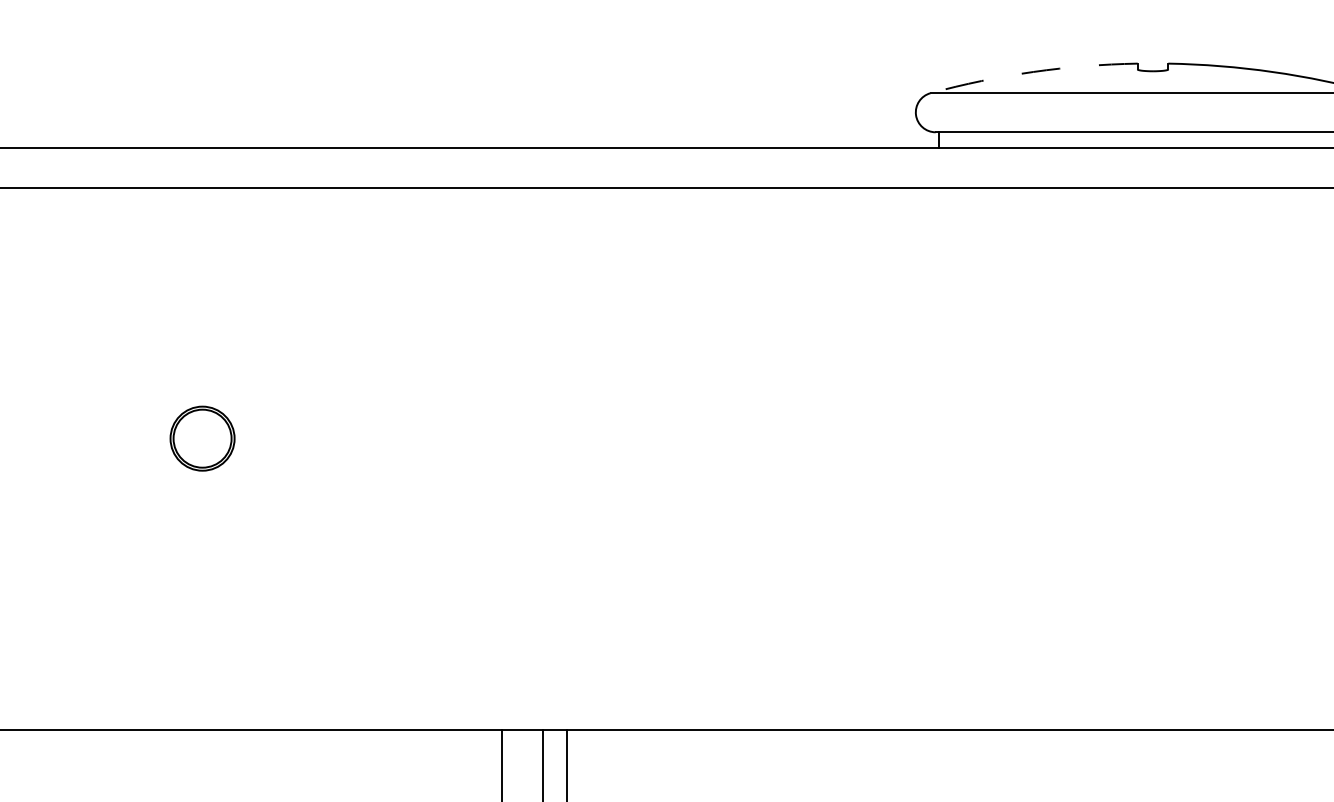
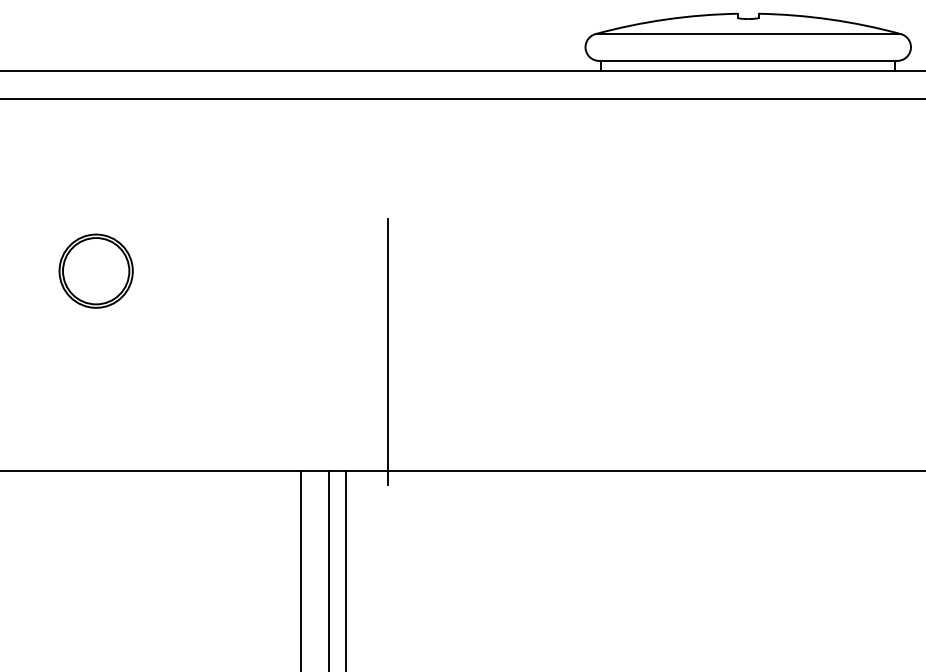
arc: (1033, 71) -> (666, 19), dashed -> solid
part: (201, 437) -> (95, 270), size x1.67
line: (627, 555) -> (387, 351), added

